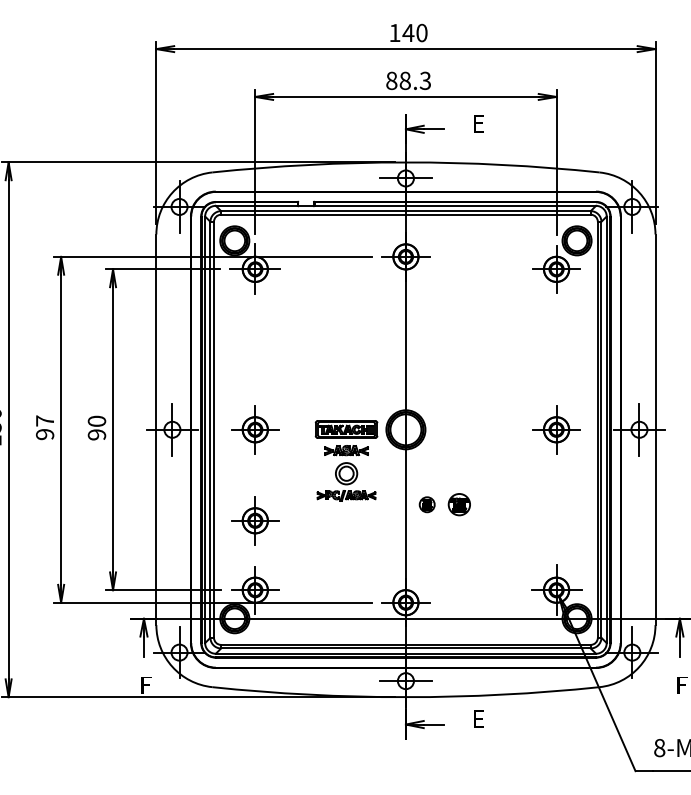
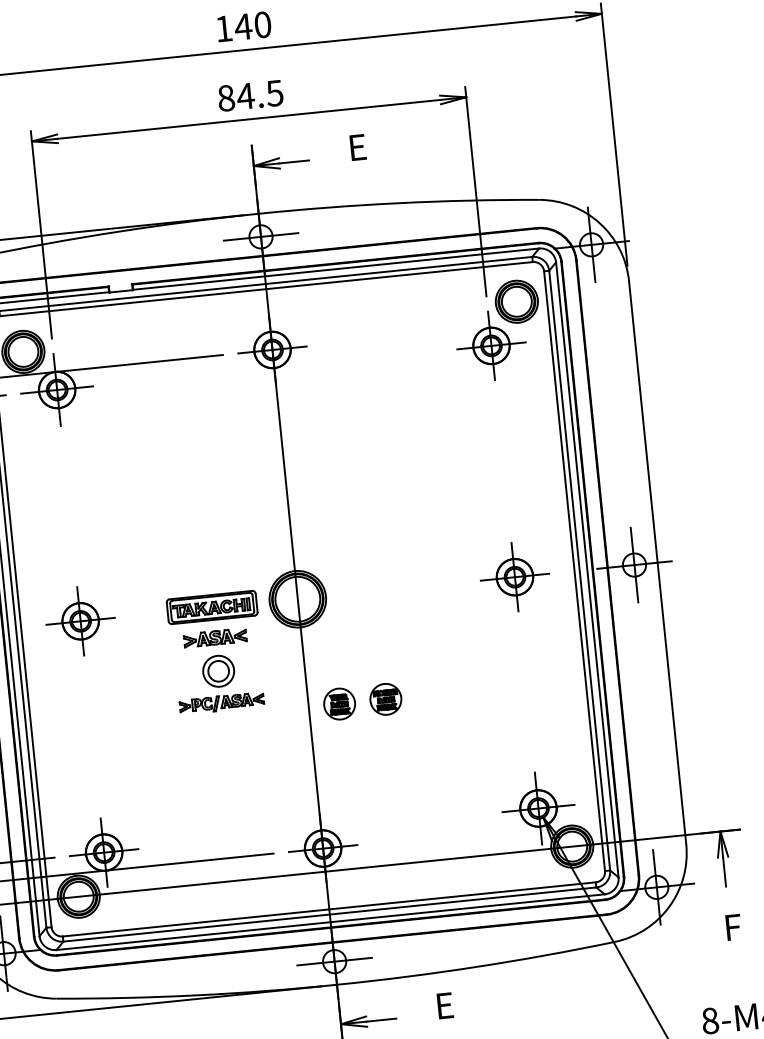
text: (414, 80) -> (259, 94), 88.3 -> 84.5
part: (426, 504) -> (338, 703), size x1.43
part: (255, 520) -> (94, 752), removed

